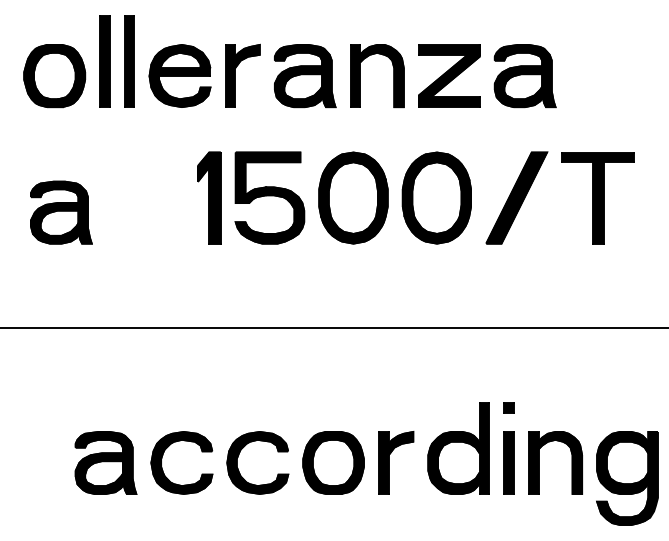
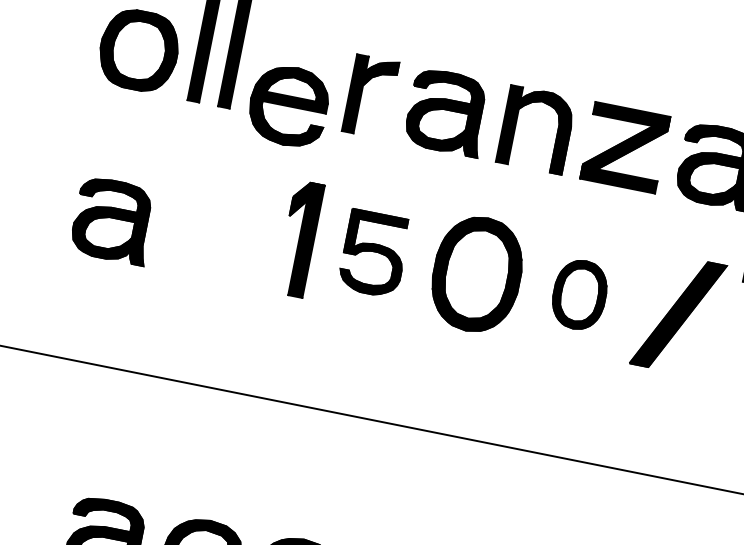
part: (179, 75) -> (288, 105), moved
part: (269, 197) -> (373, 253), size x0.7
part: (436, 197) -> (579, 294), size x0.6

